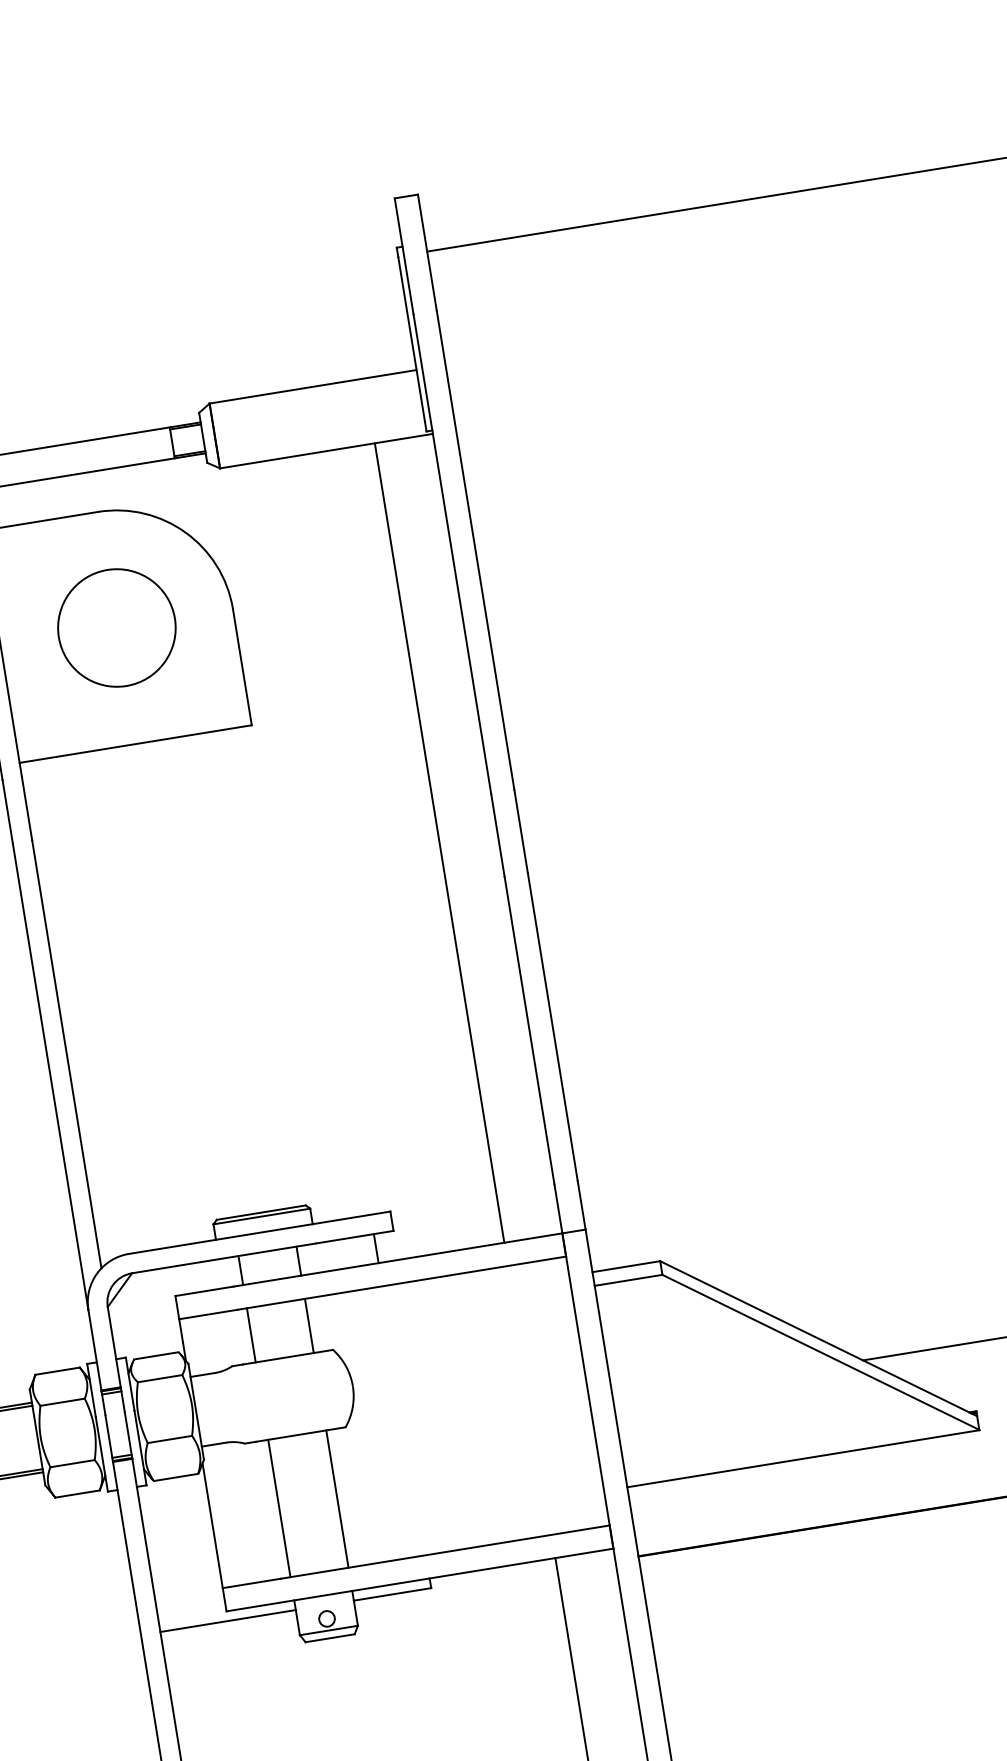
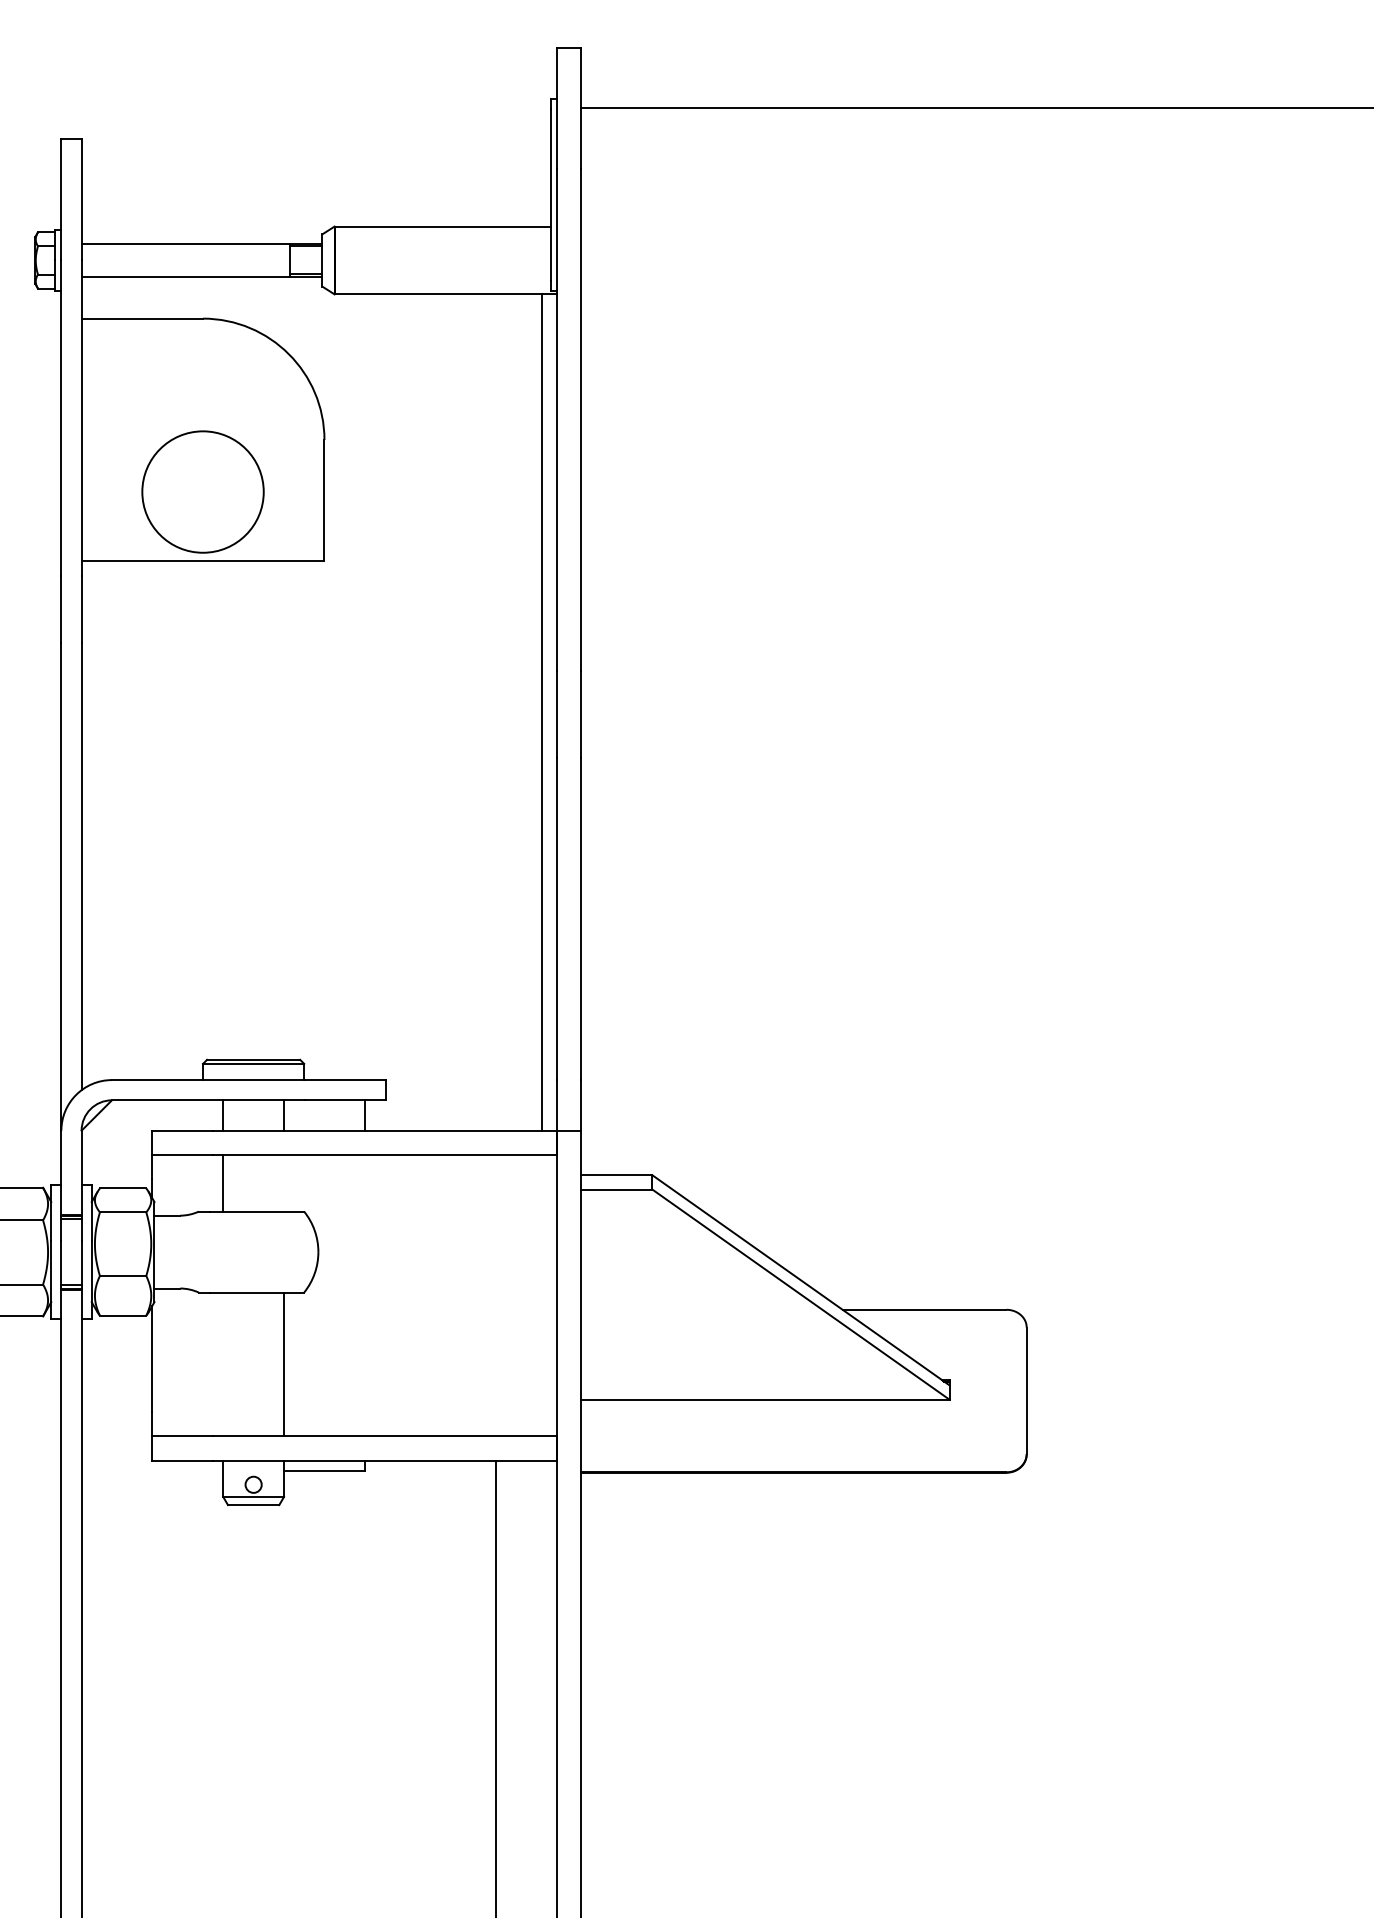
circle: (116, 627) -> (202, 491), moved
line: (439, 843) -> (542, 712), moved
line: (309, 1325) -> (284, 1182), removed
line: (279, 1508) -> (223, 1364), removed
line: (228, 1620) -> (152, 1470), removed

